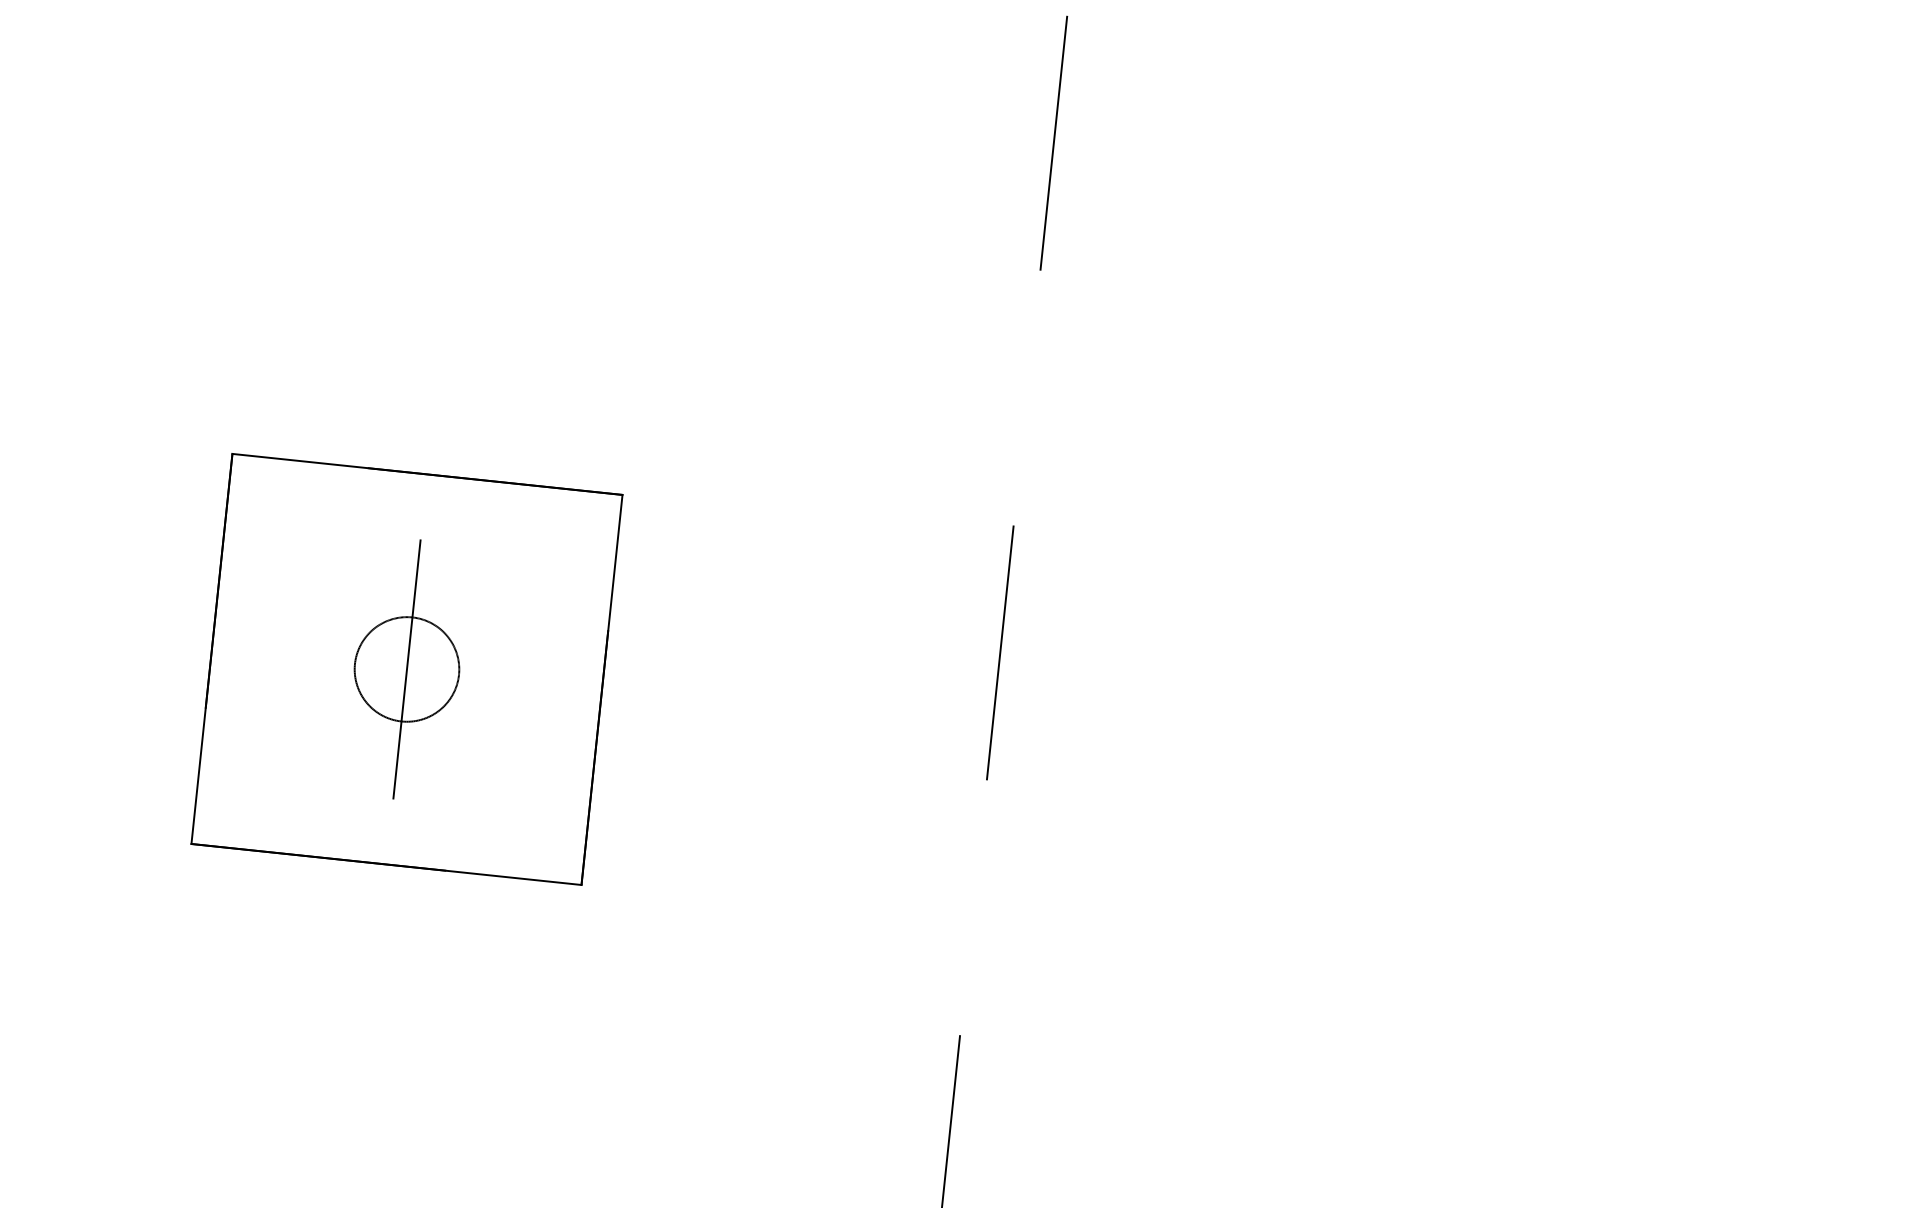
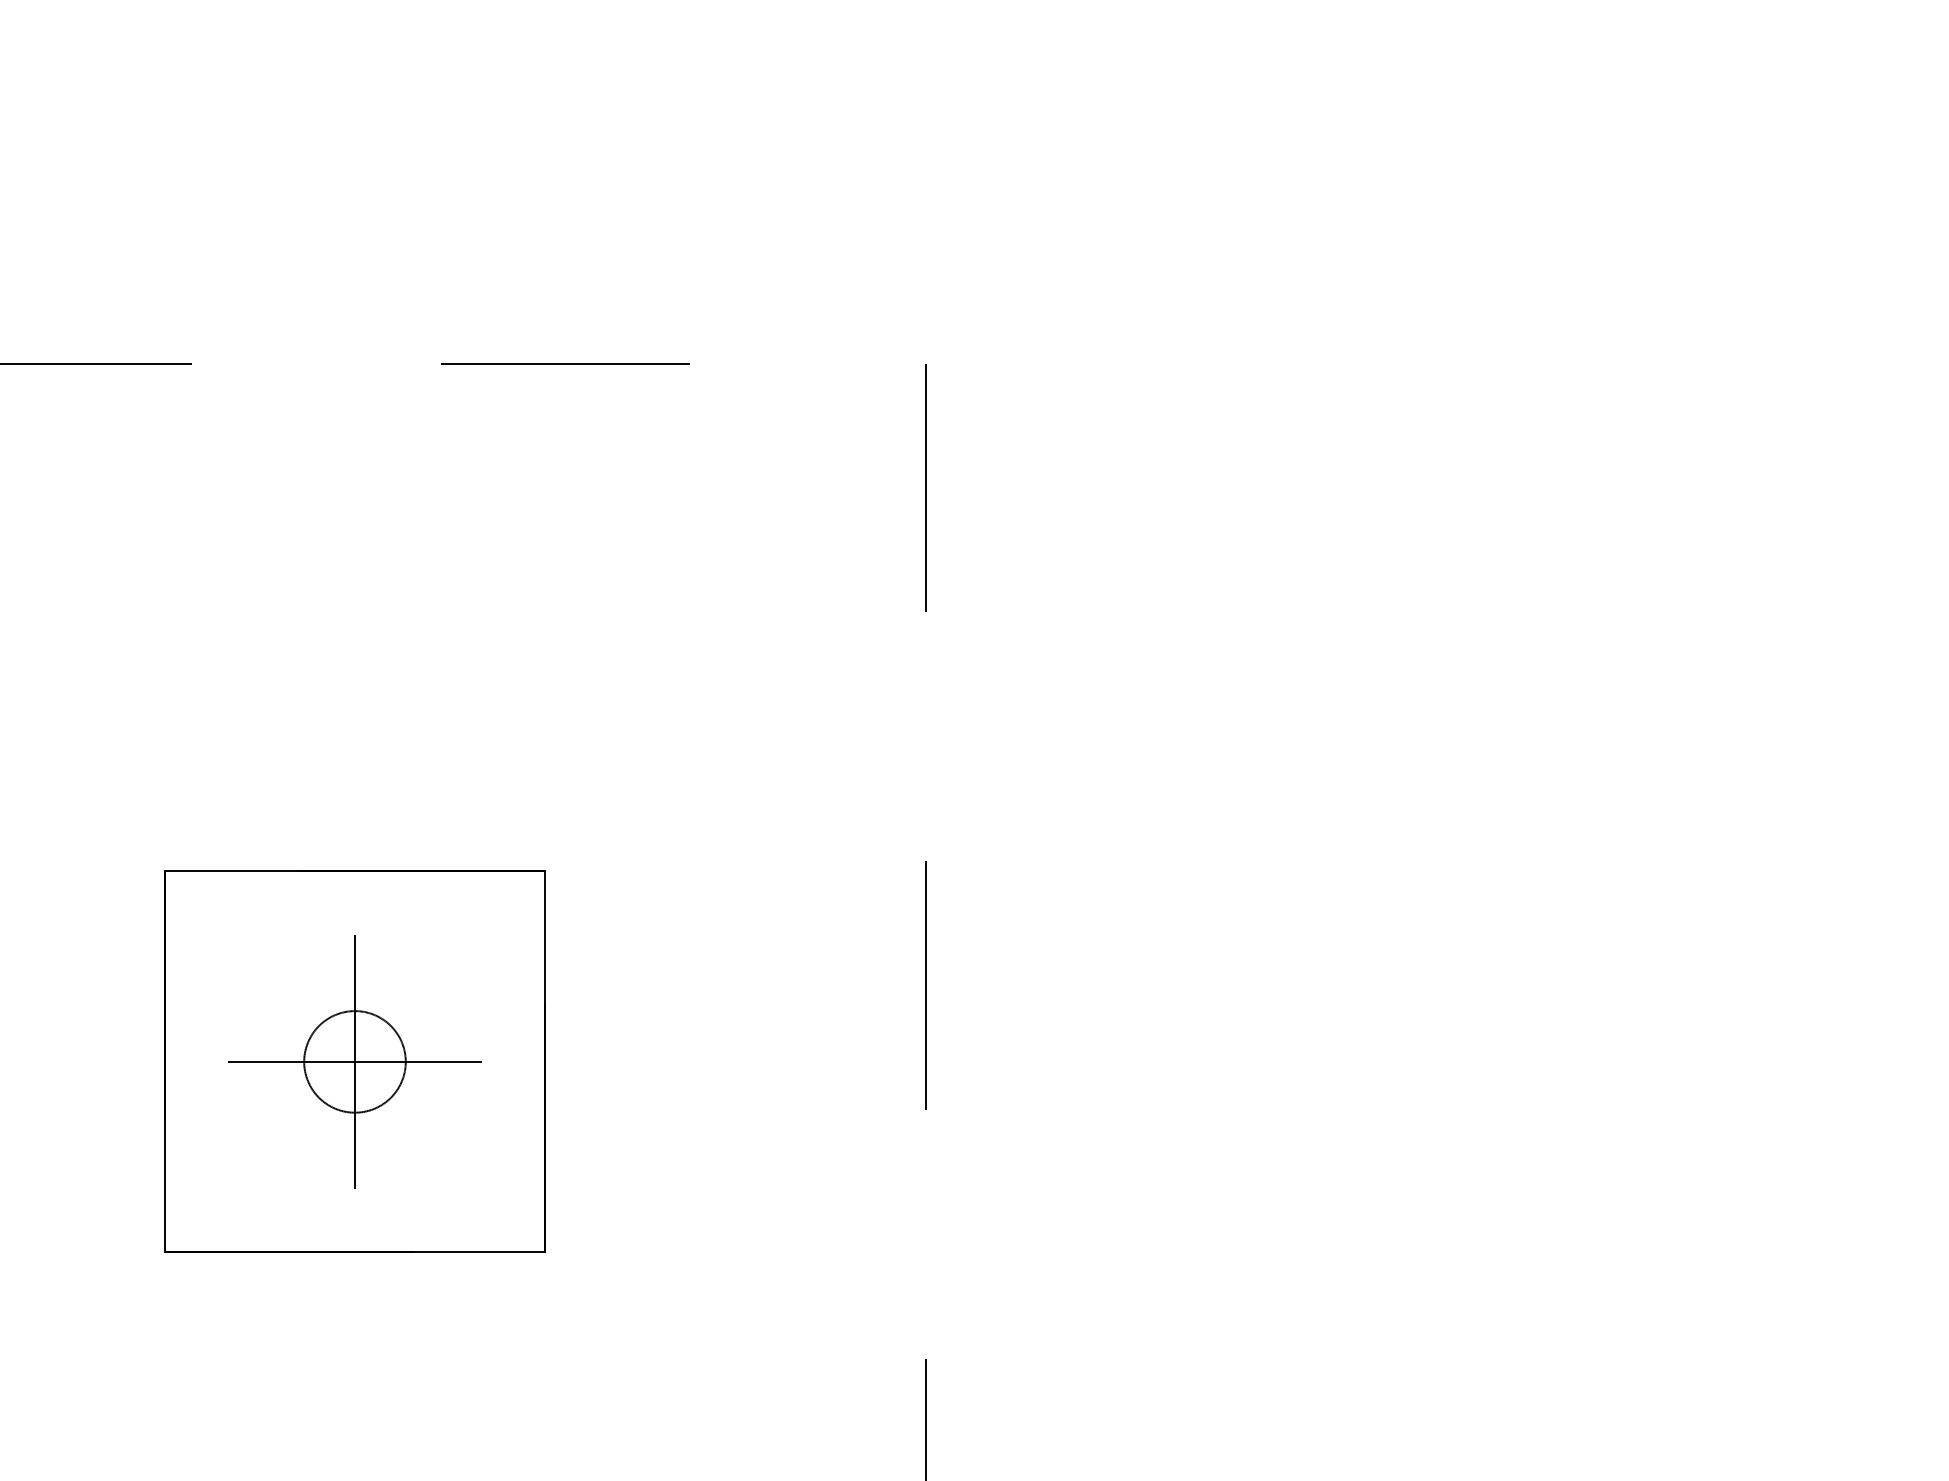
line: (406, 668) -> (354, 1061), added

